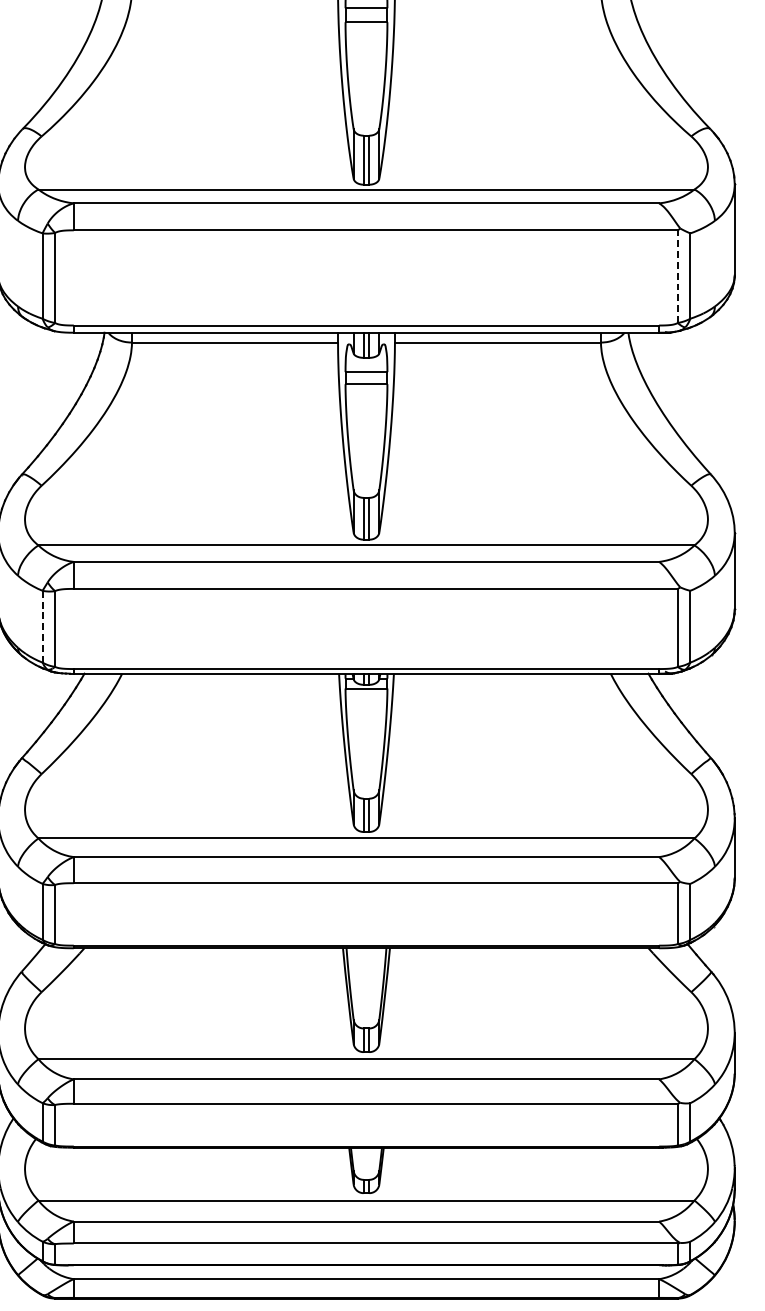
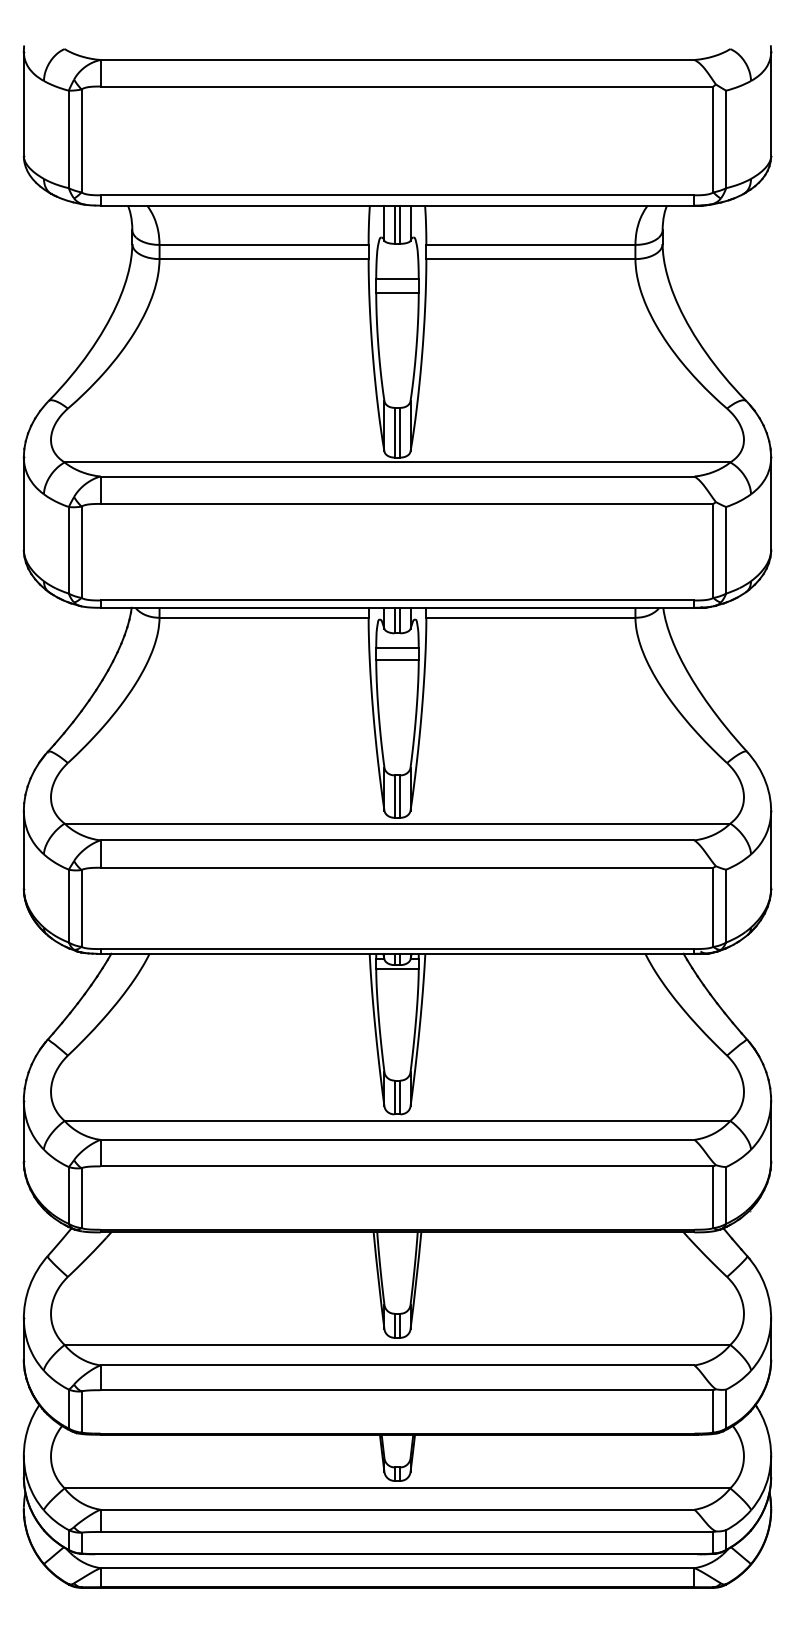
line: (677, 276) -> (713, 550), dashed -> solid
line: (42, 627) -> (68, 906), dashed -> solid

